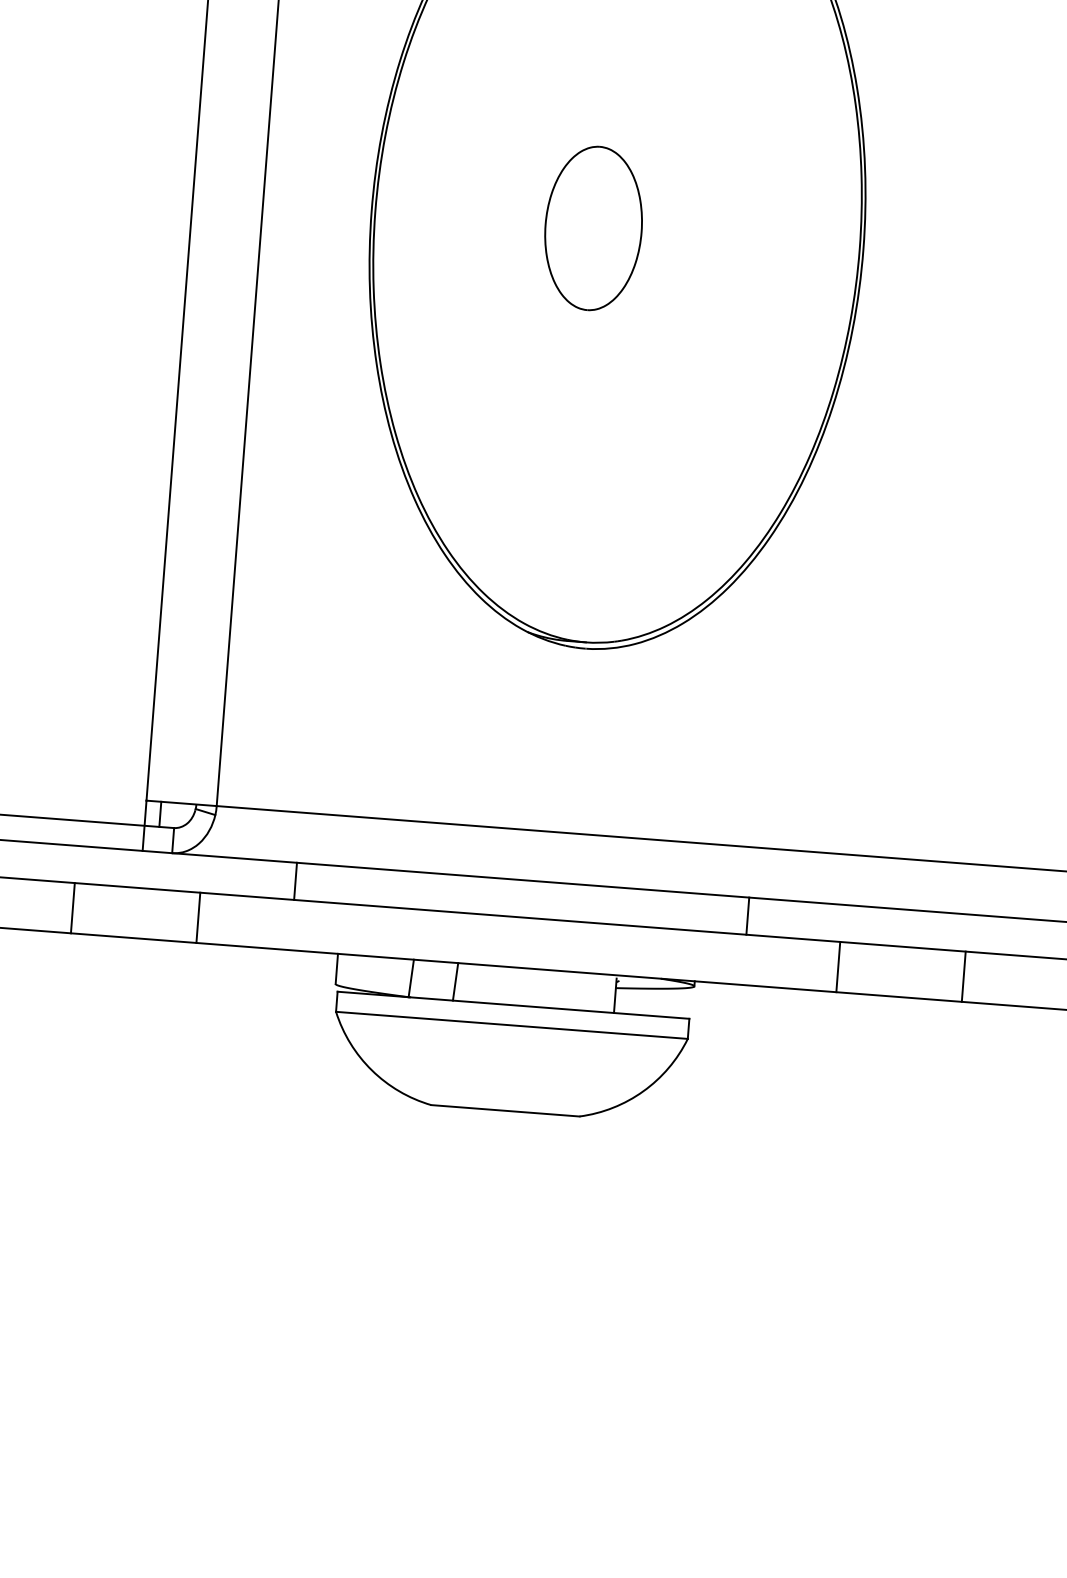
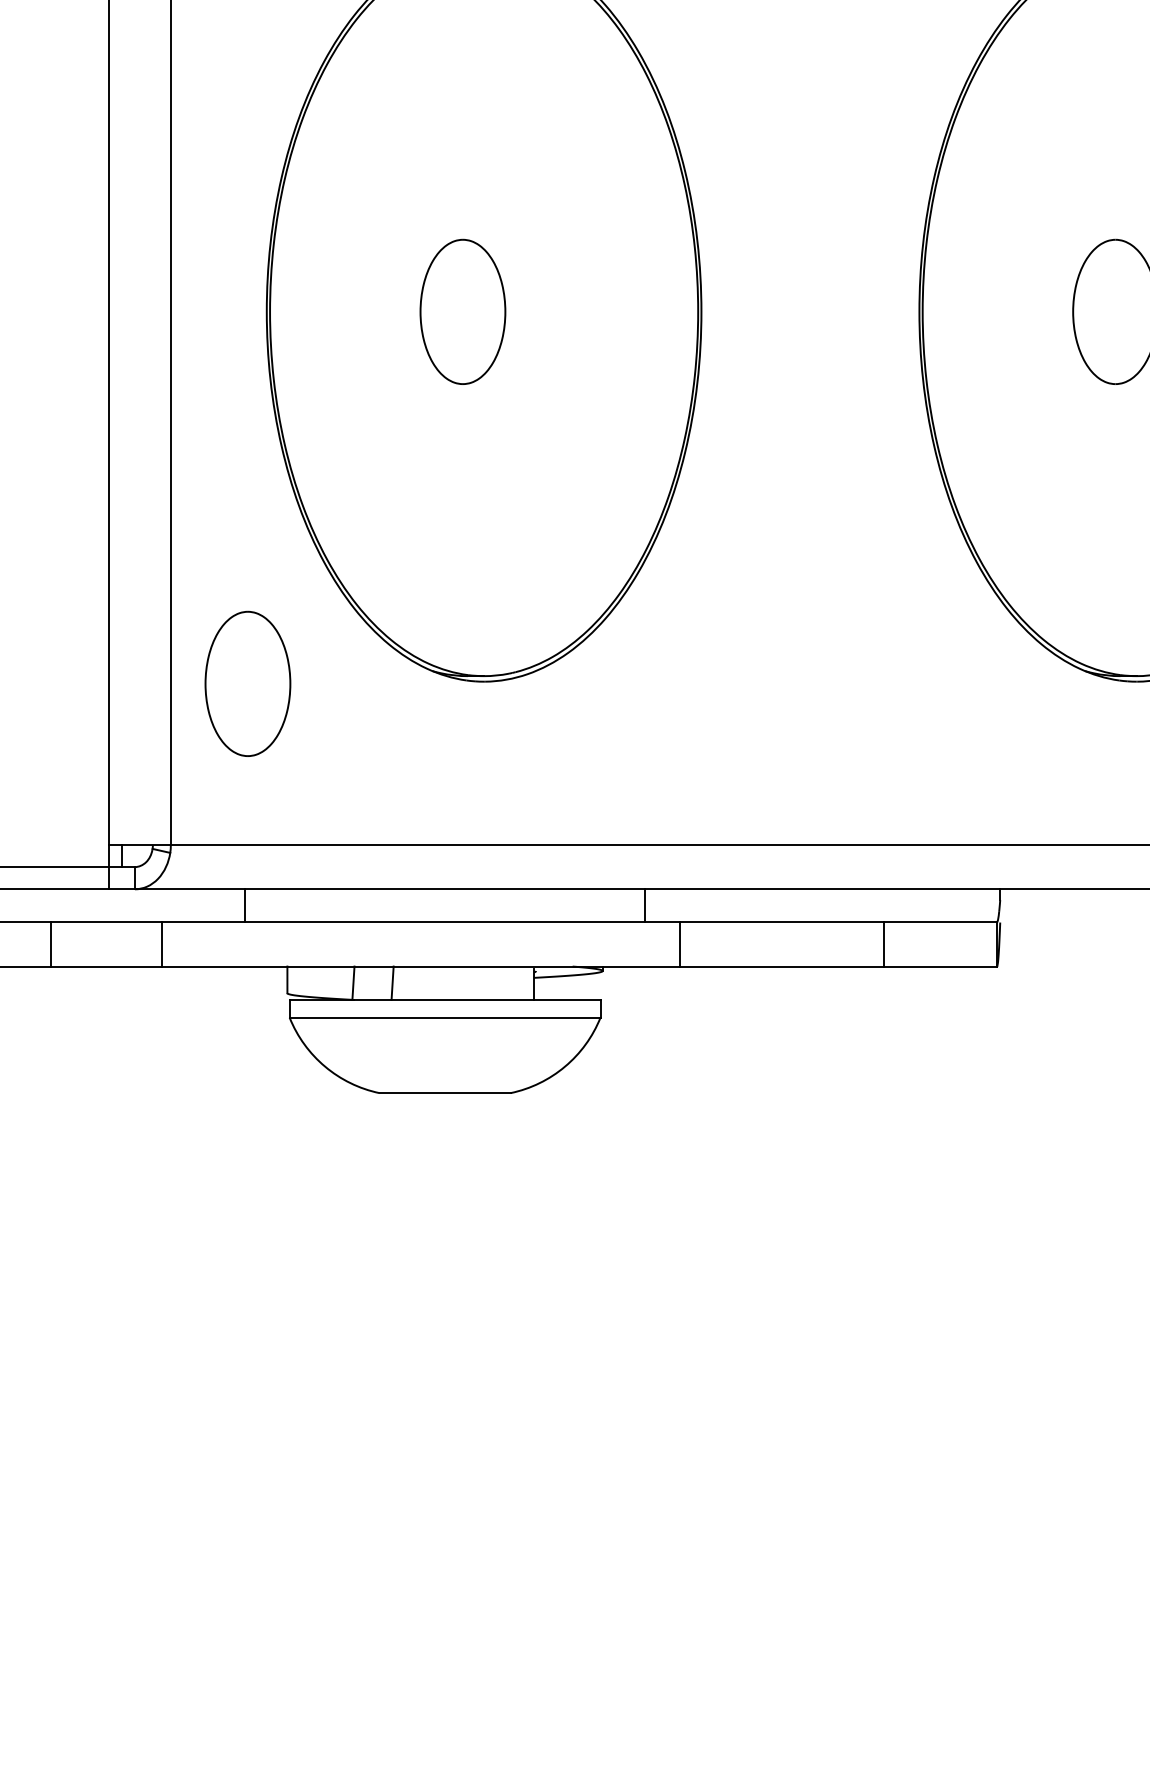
part: (317, 630) -> (247, 683), added
line: (837, 967) -> (679, 944), moved
line: (963, 976) -> (883, 944), moved

